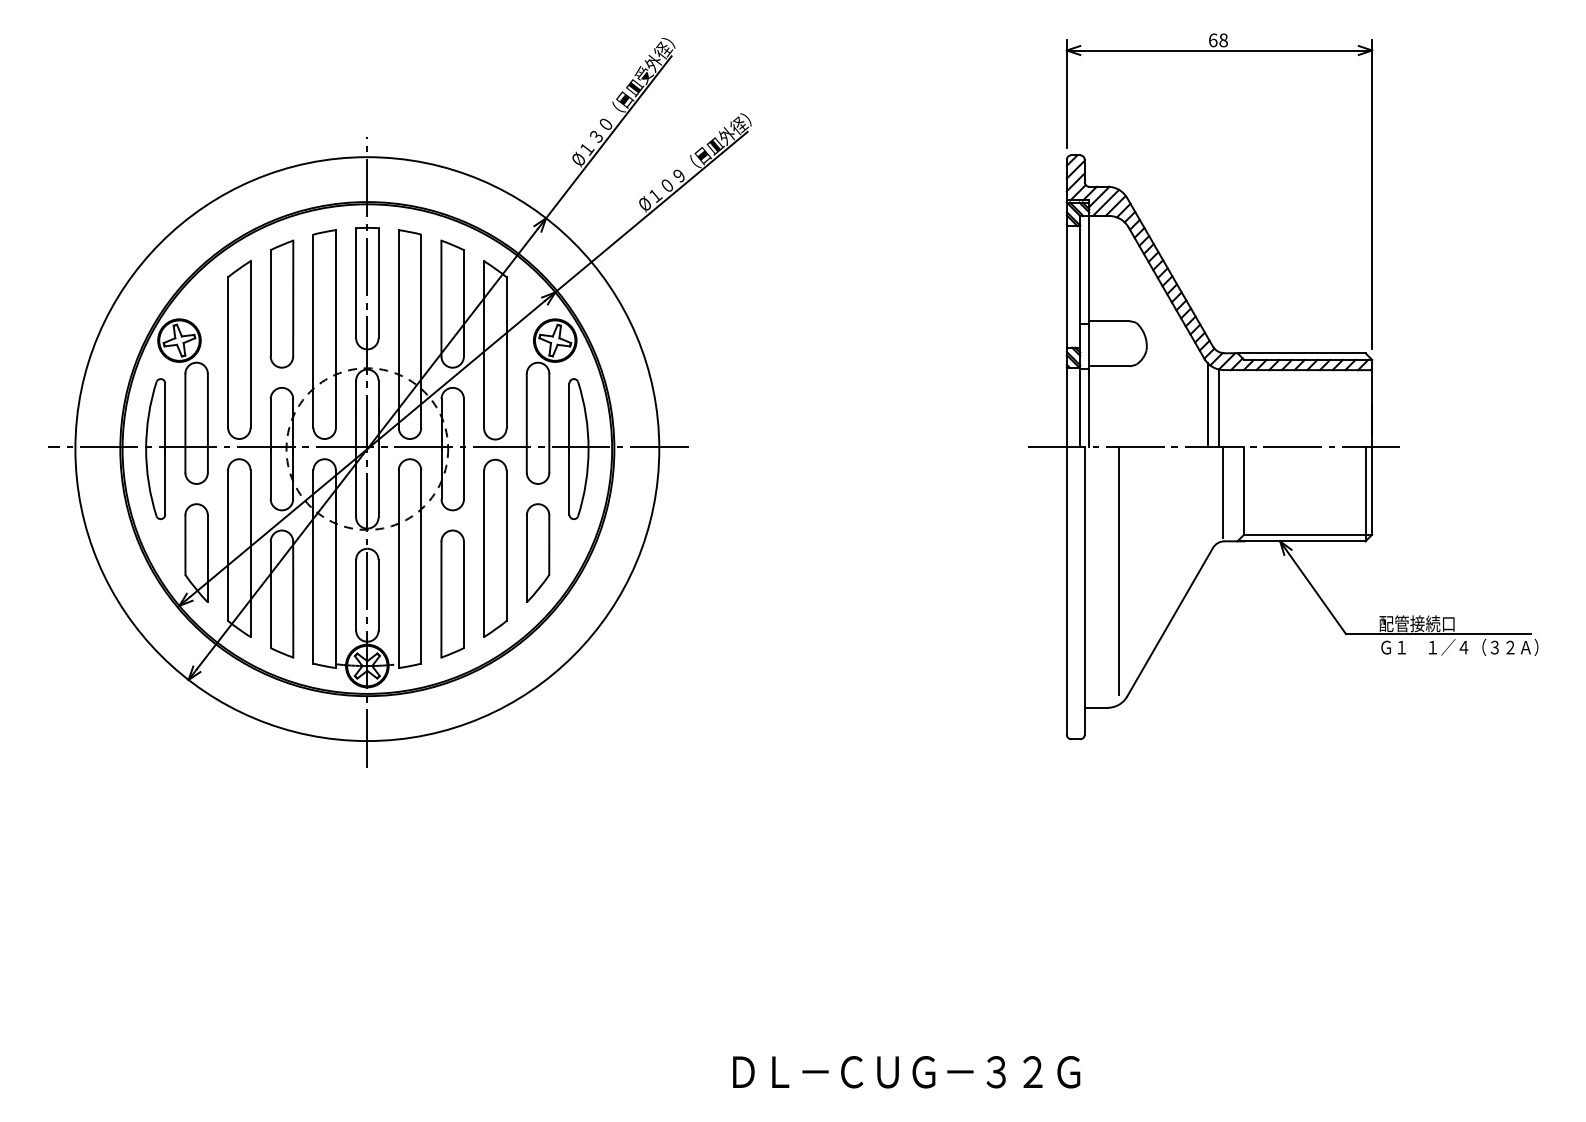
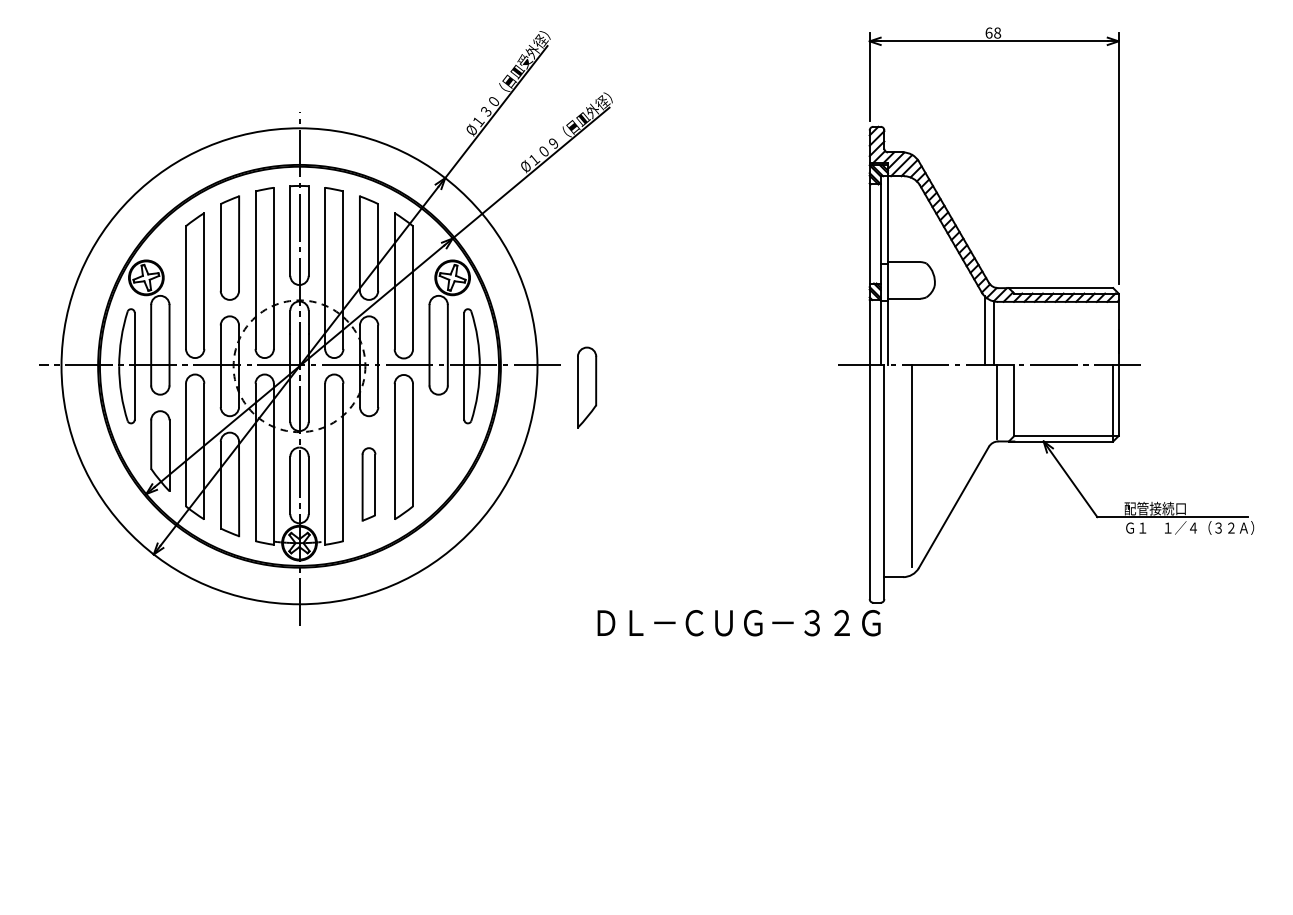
part: (538, 552) -> (587, 386), moved
part: (452, 593) -> (368, 483), size x0.7
text: (906, 1072) -> (739, 623), moved

